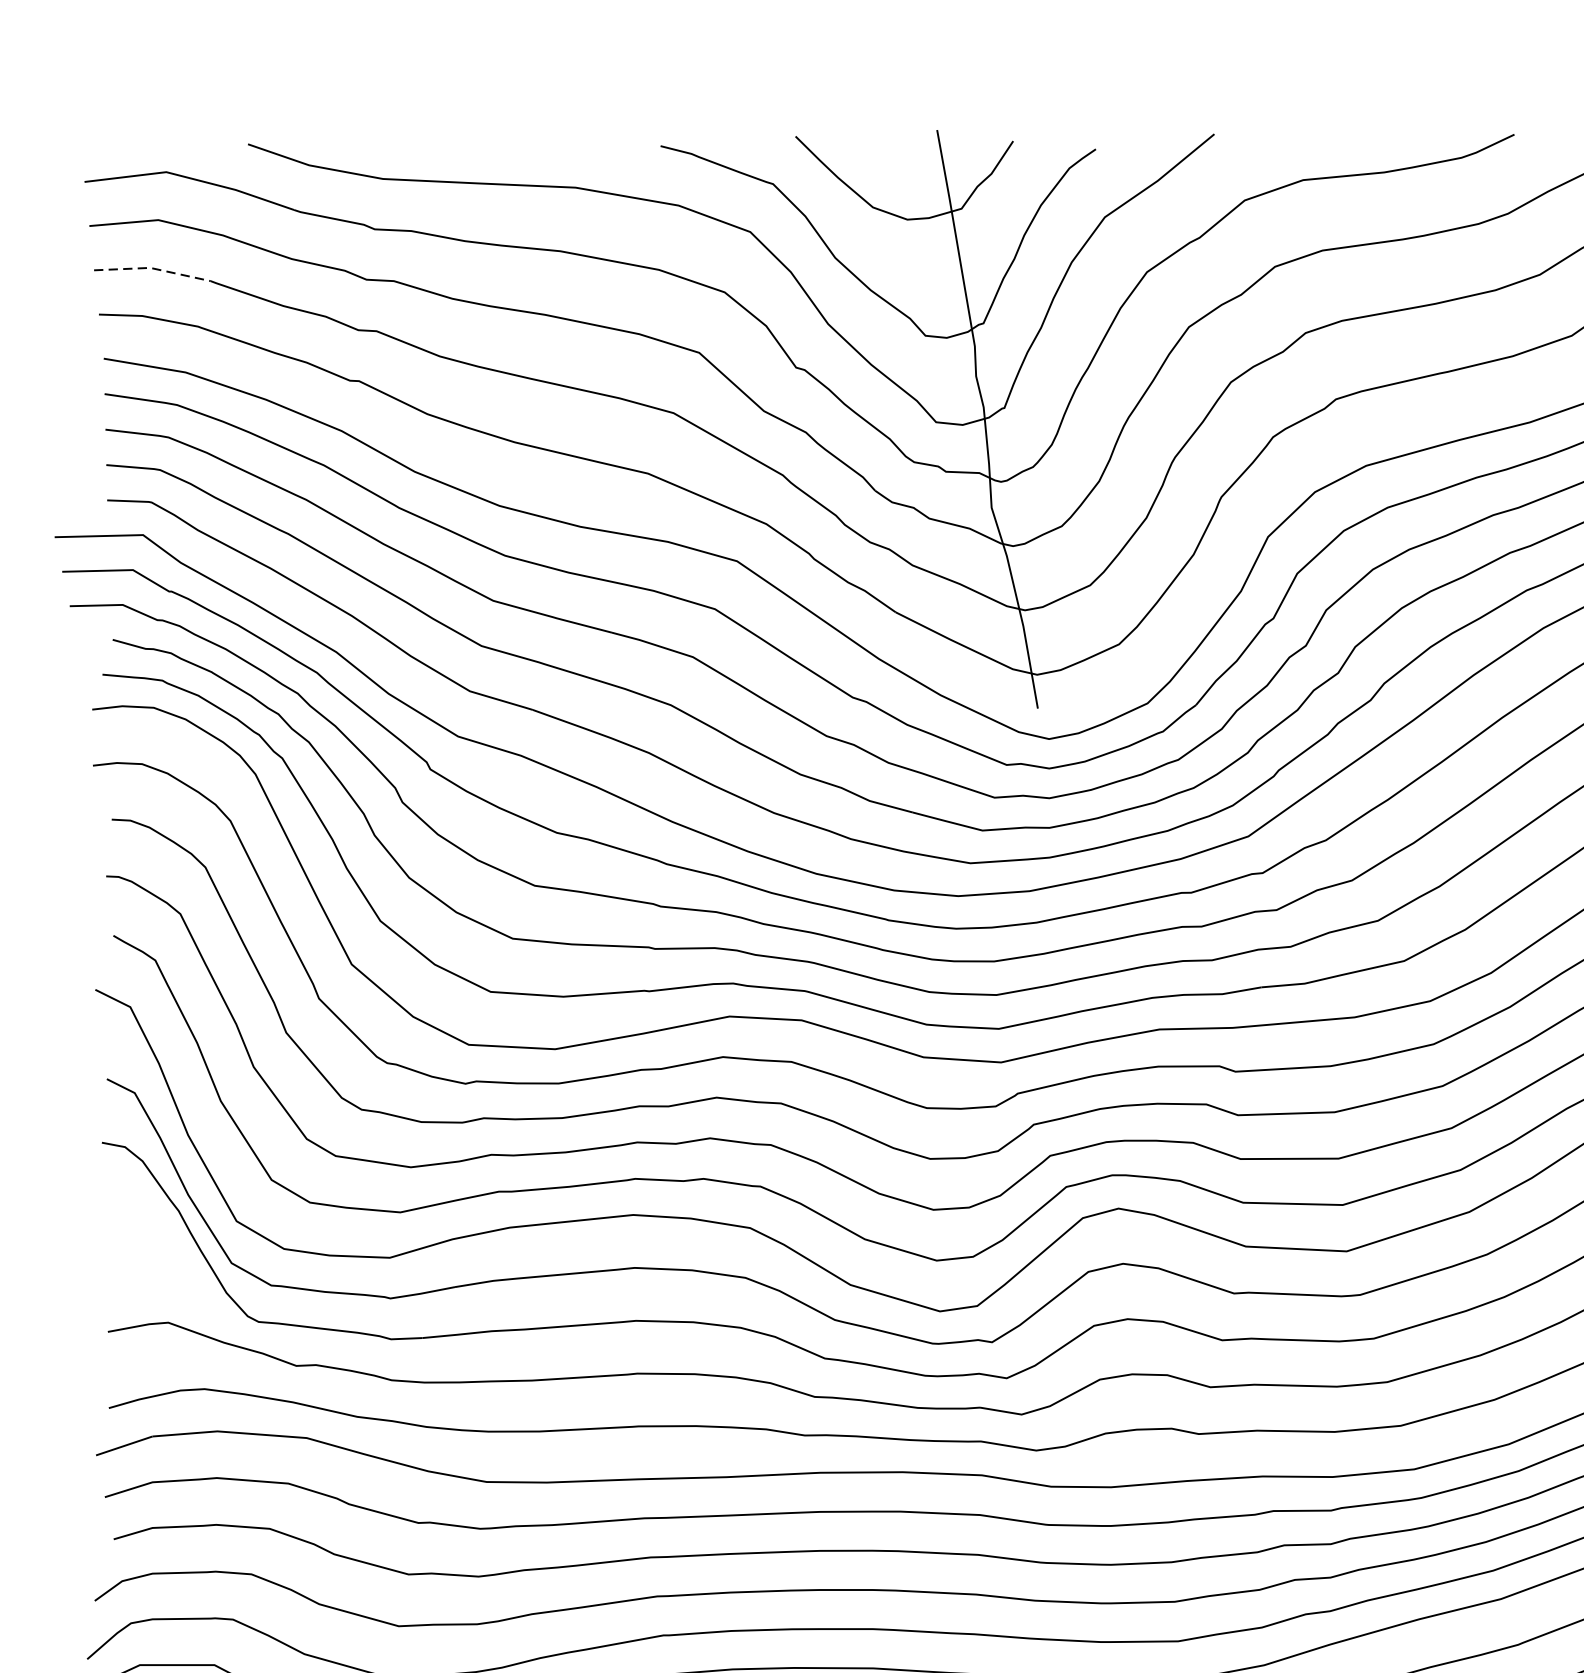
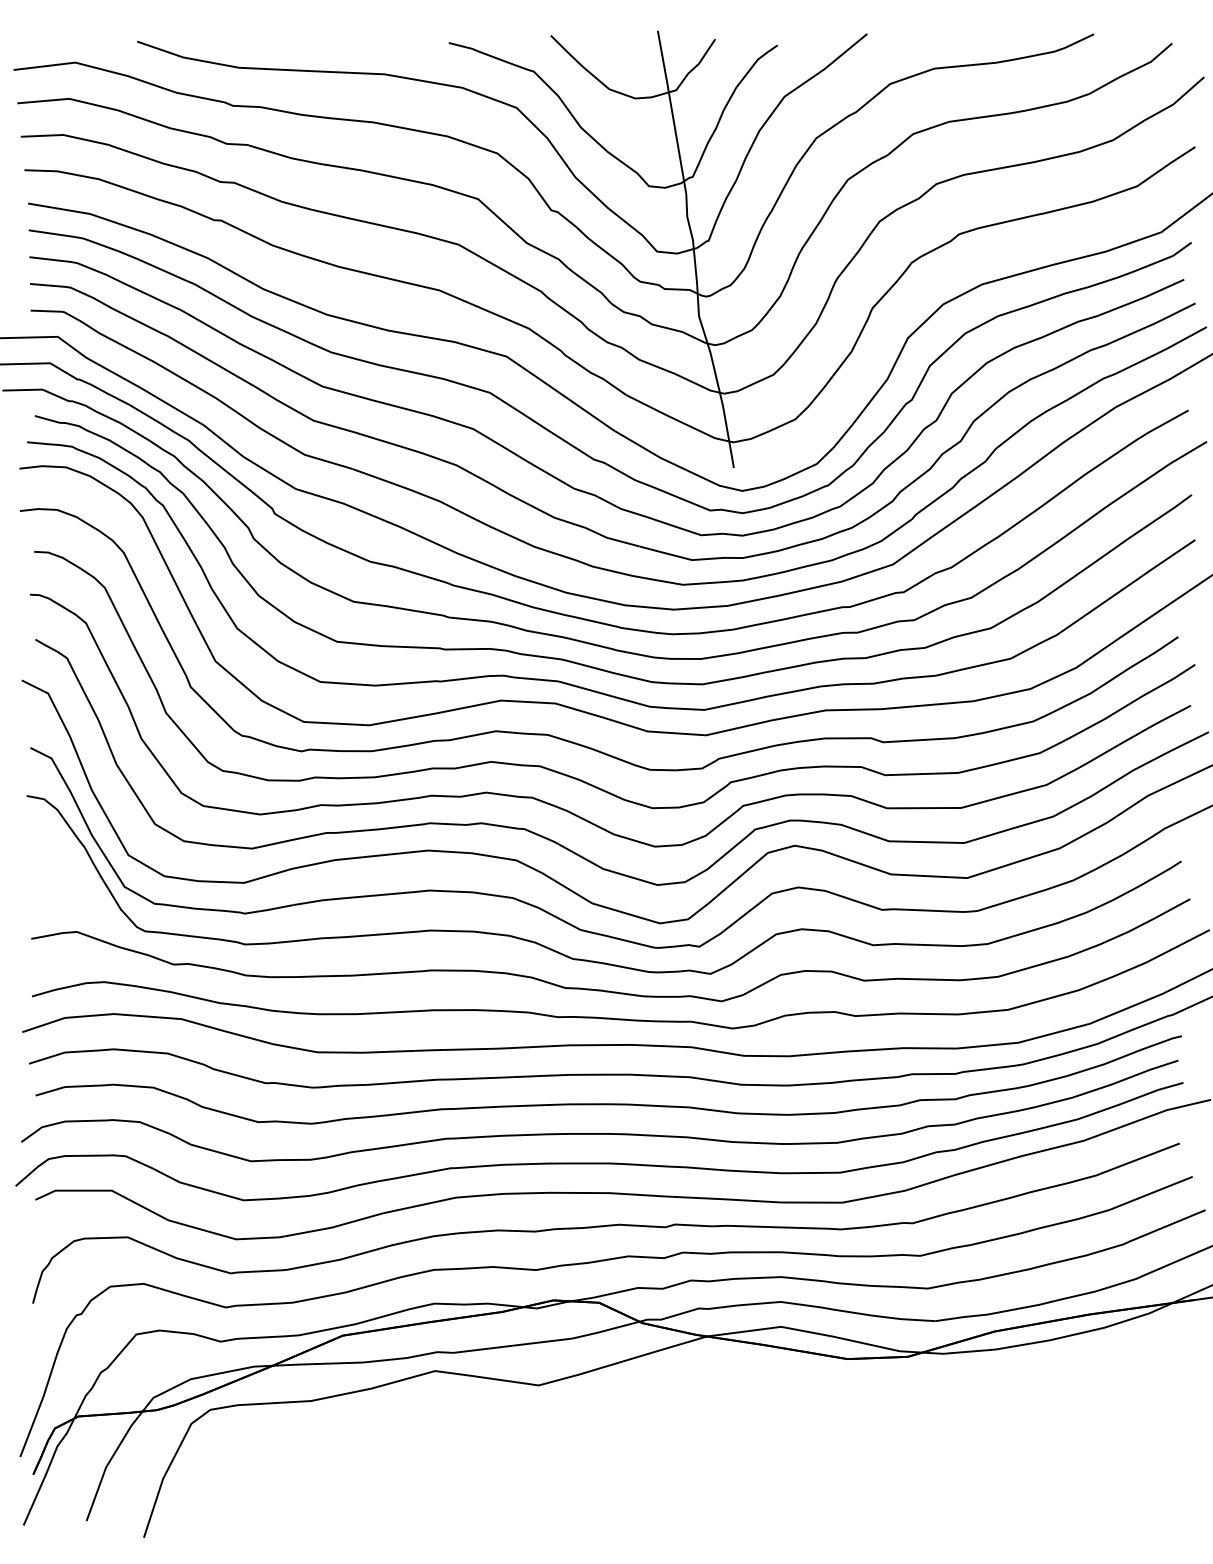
line: (153, 268) -> (65, 135), dashed -> solid

